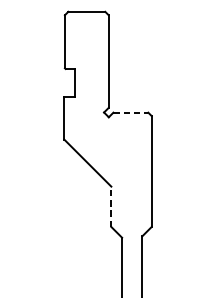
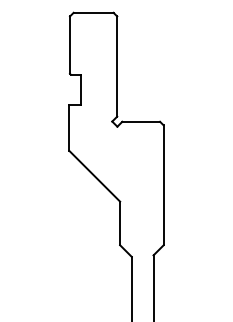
line: (131, 112) -> (141, 121), dashed -> solid
line: (111, 206) -> (120, 223), dashed -> solid

